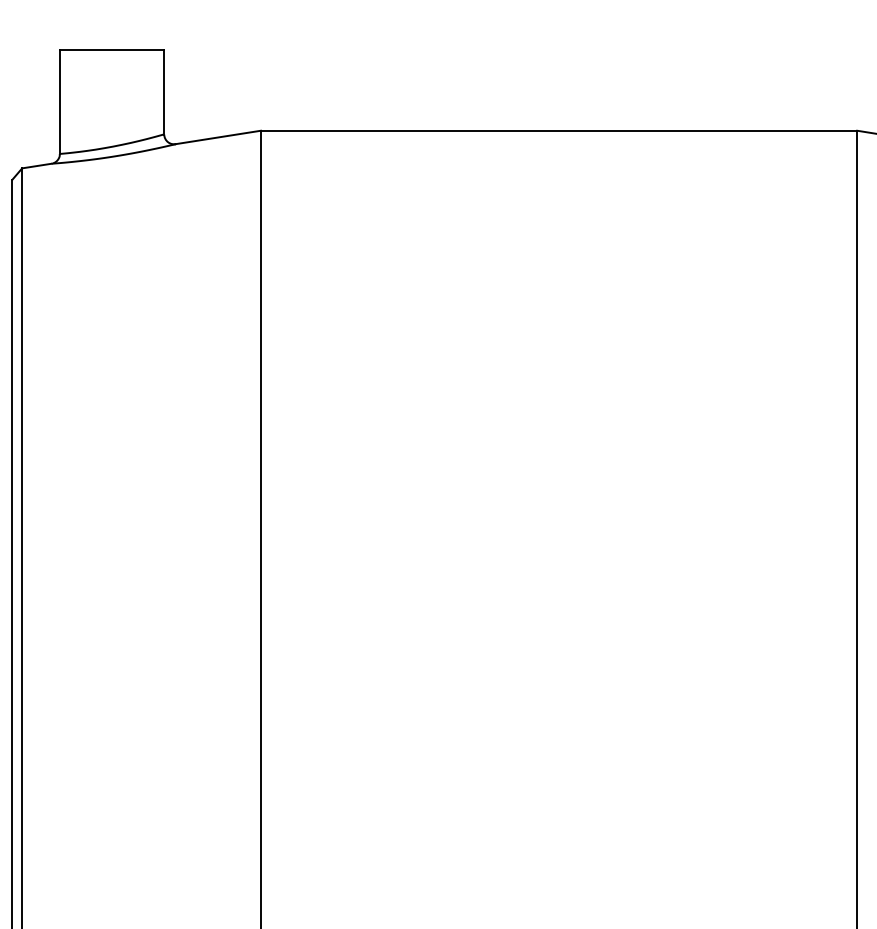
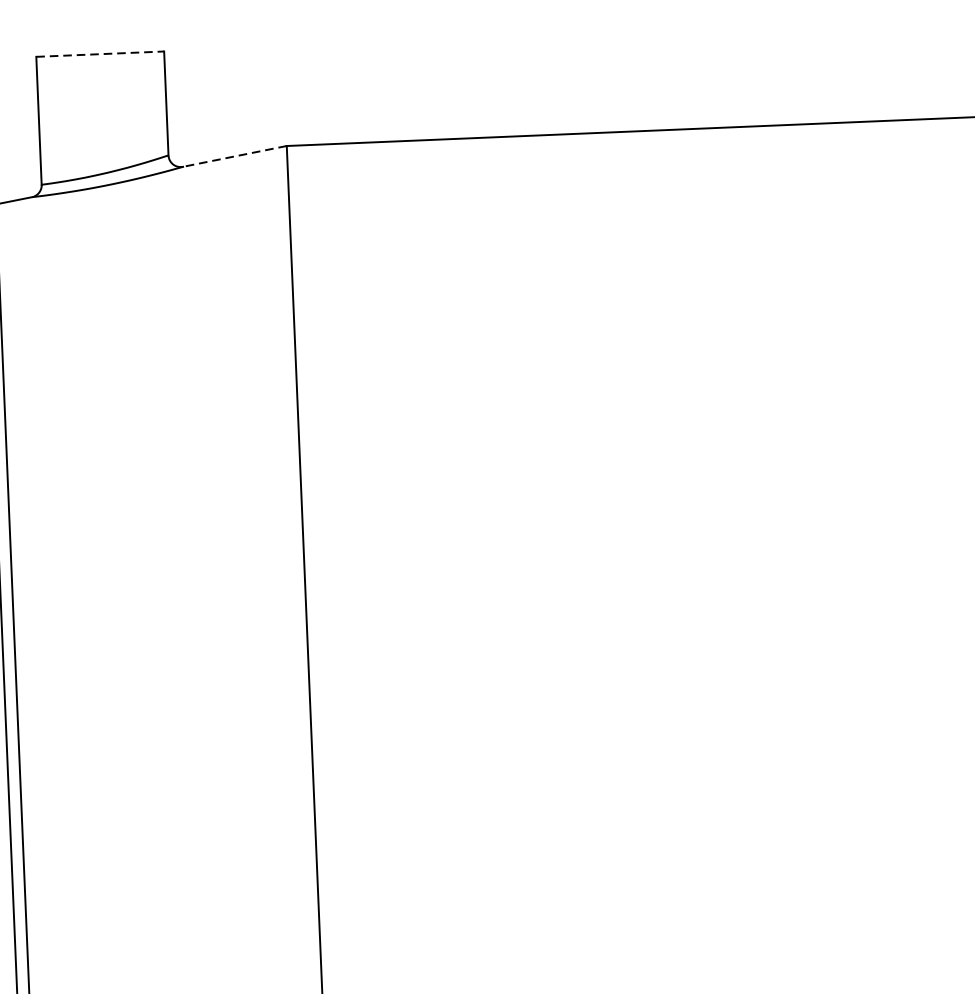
line: (112, 49) -> (100, 54), solid -> dashed
line: (217, 137) -> (233, 156), solid -> dashed

